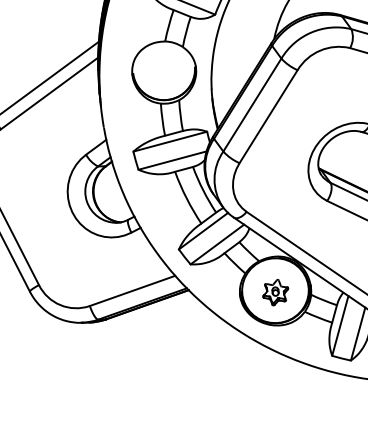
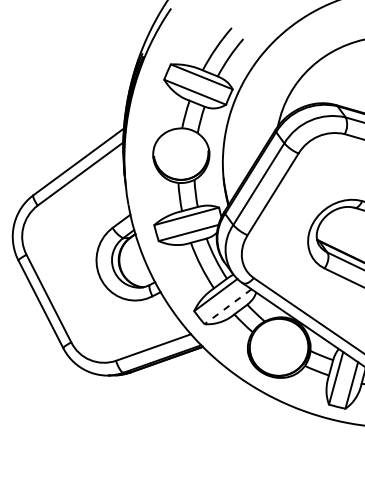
line: (216, 245) -> (227, 307), solid -> dashed
part: (275, 293) -> (279, 349), removed

